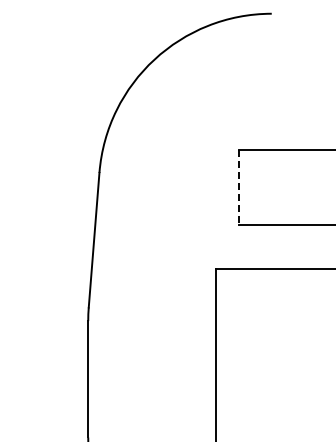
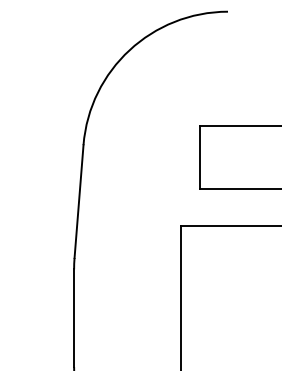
line: (238, 187) -> (200, 157), dashed -> solid

